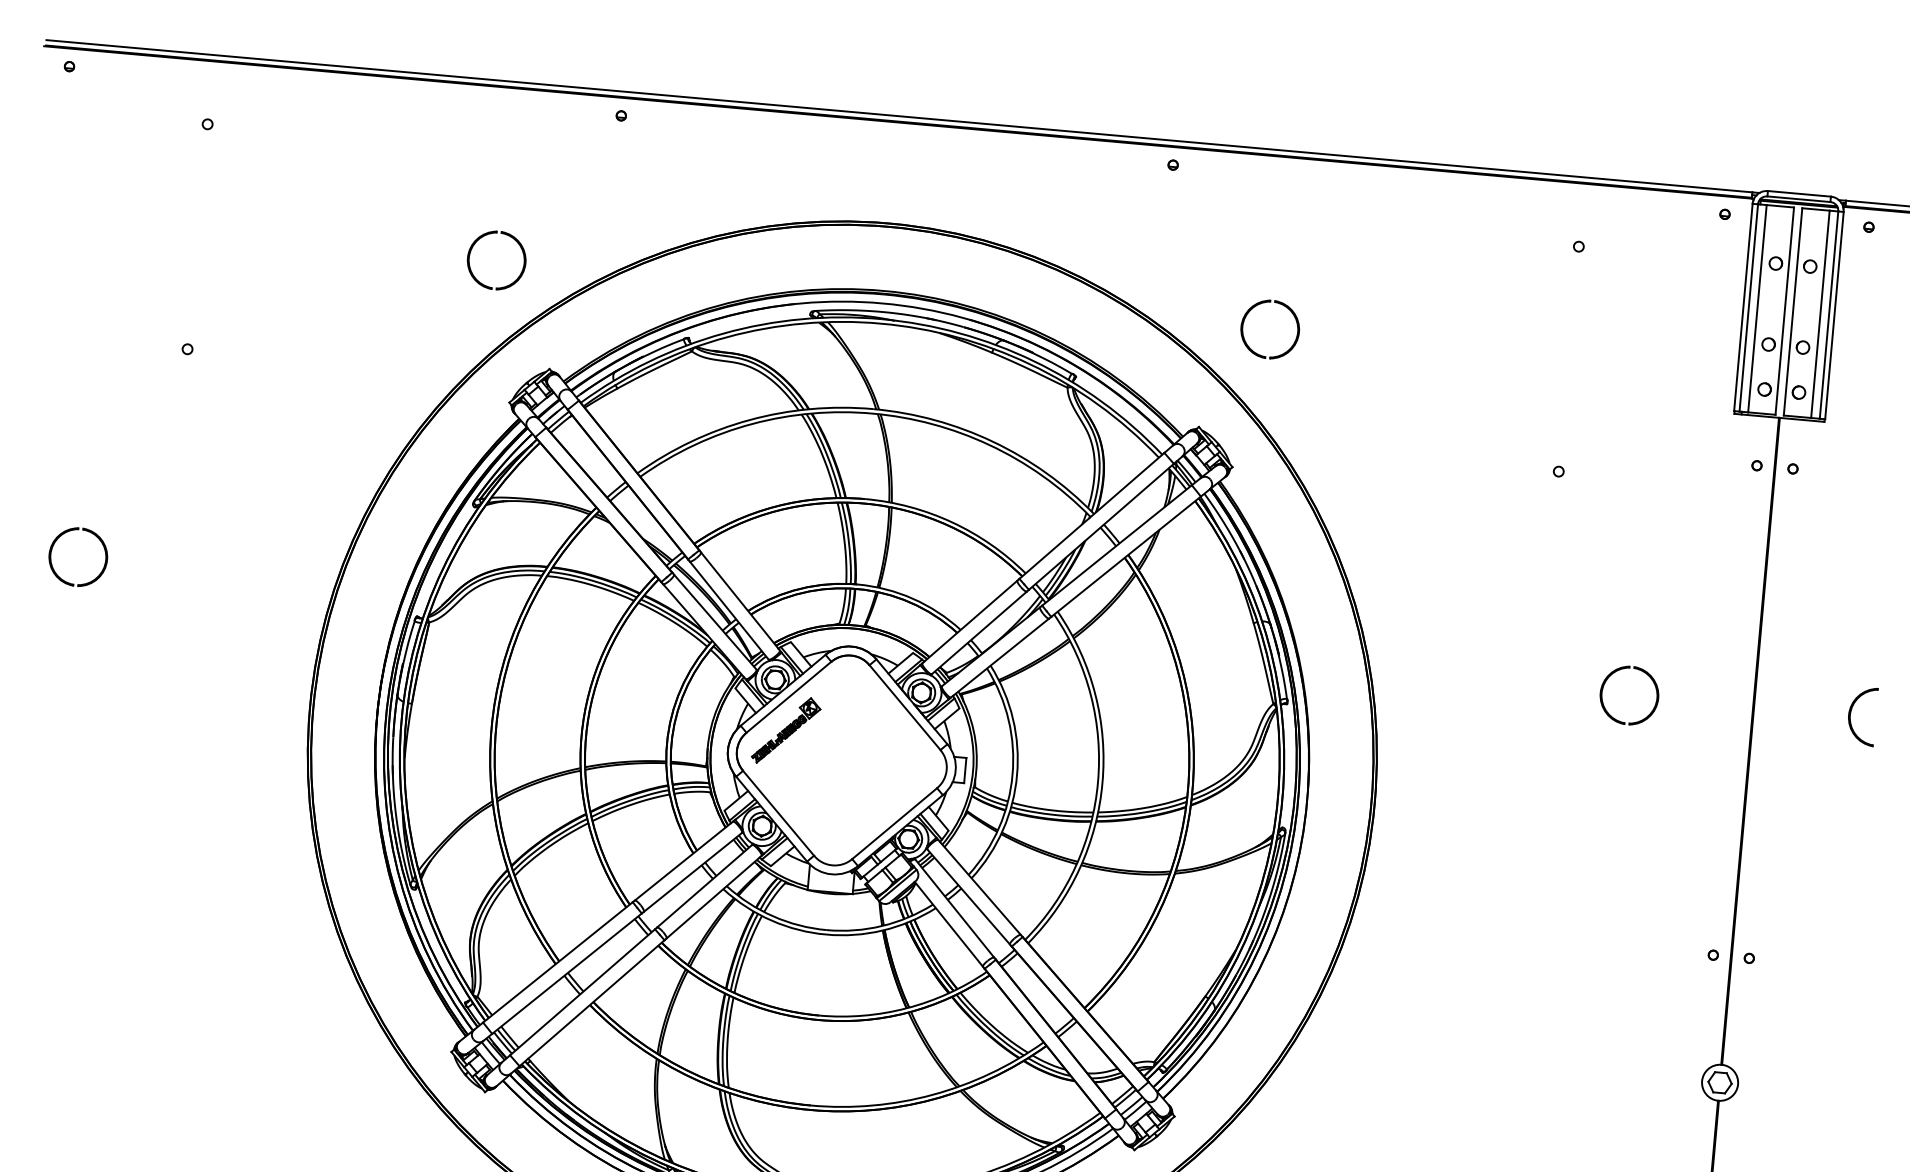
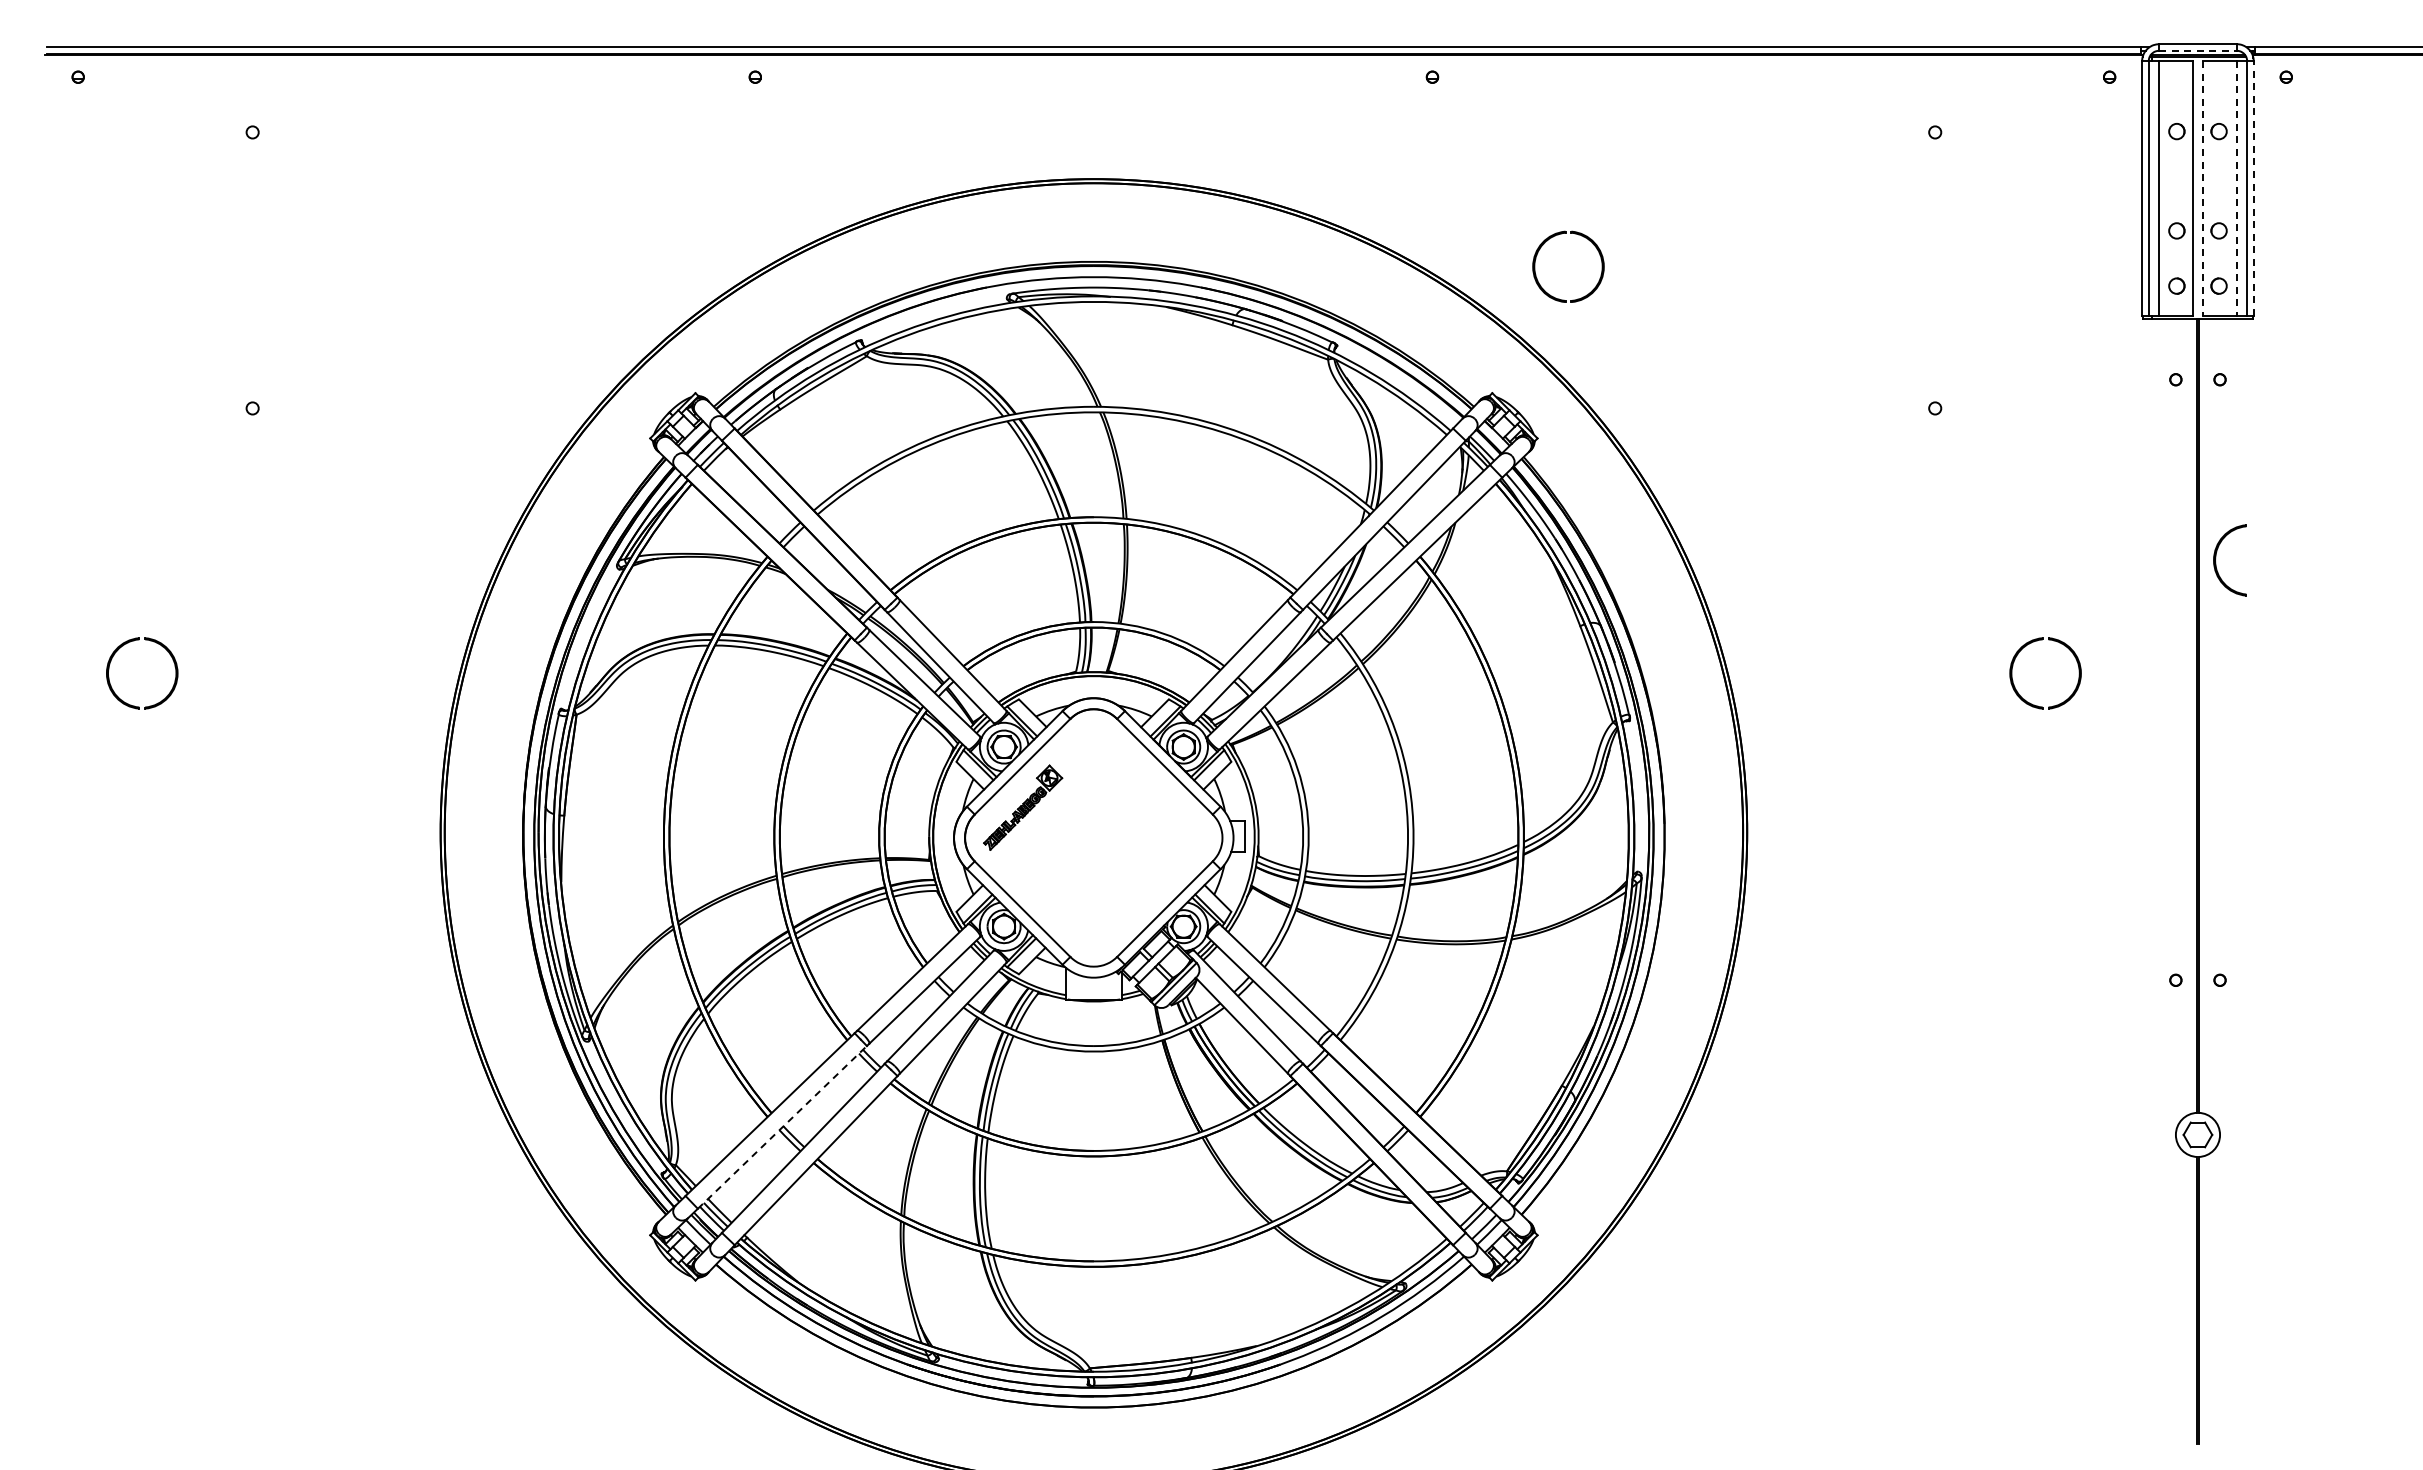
line: (1798, 198) -> (2197, 50), solid -> dashed
part: (517, 243) -> (642, 243), removed
line: (1793, 312) -> (2203, 189), solid -> dashed
line: (1820, 315) -> (2236, 189), solid -> dashed
line: (1834, 315) -> (2253, 188), solid -> dashed
part: (1851, 713) -> (2216, 558), moved
line: (567, 973) -> (782, 1127), solid -> dashed

